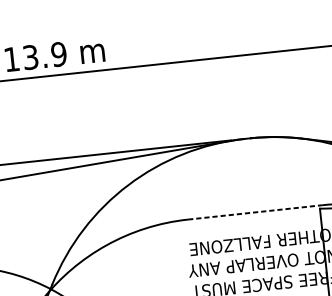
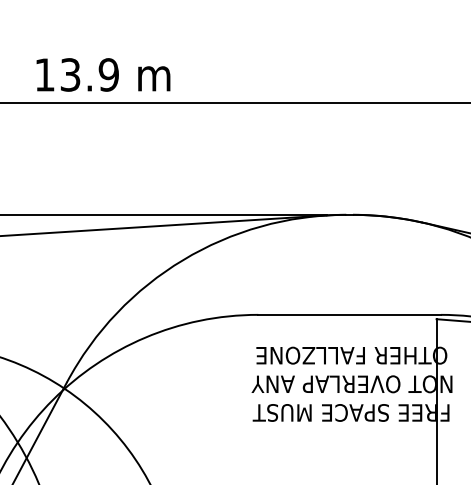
line: (256, 212) -> (350, 314), dashed -> solid

